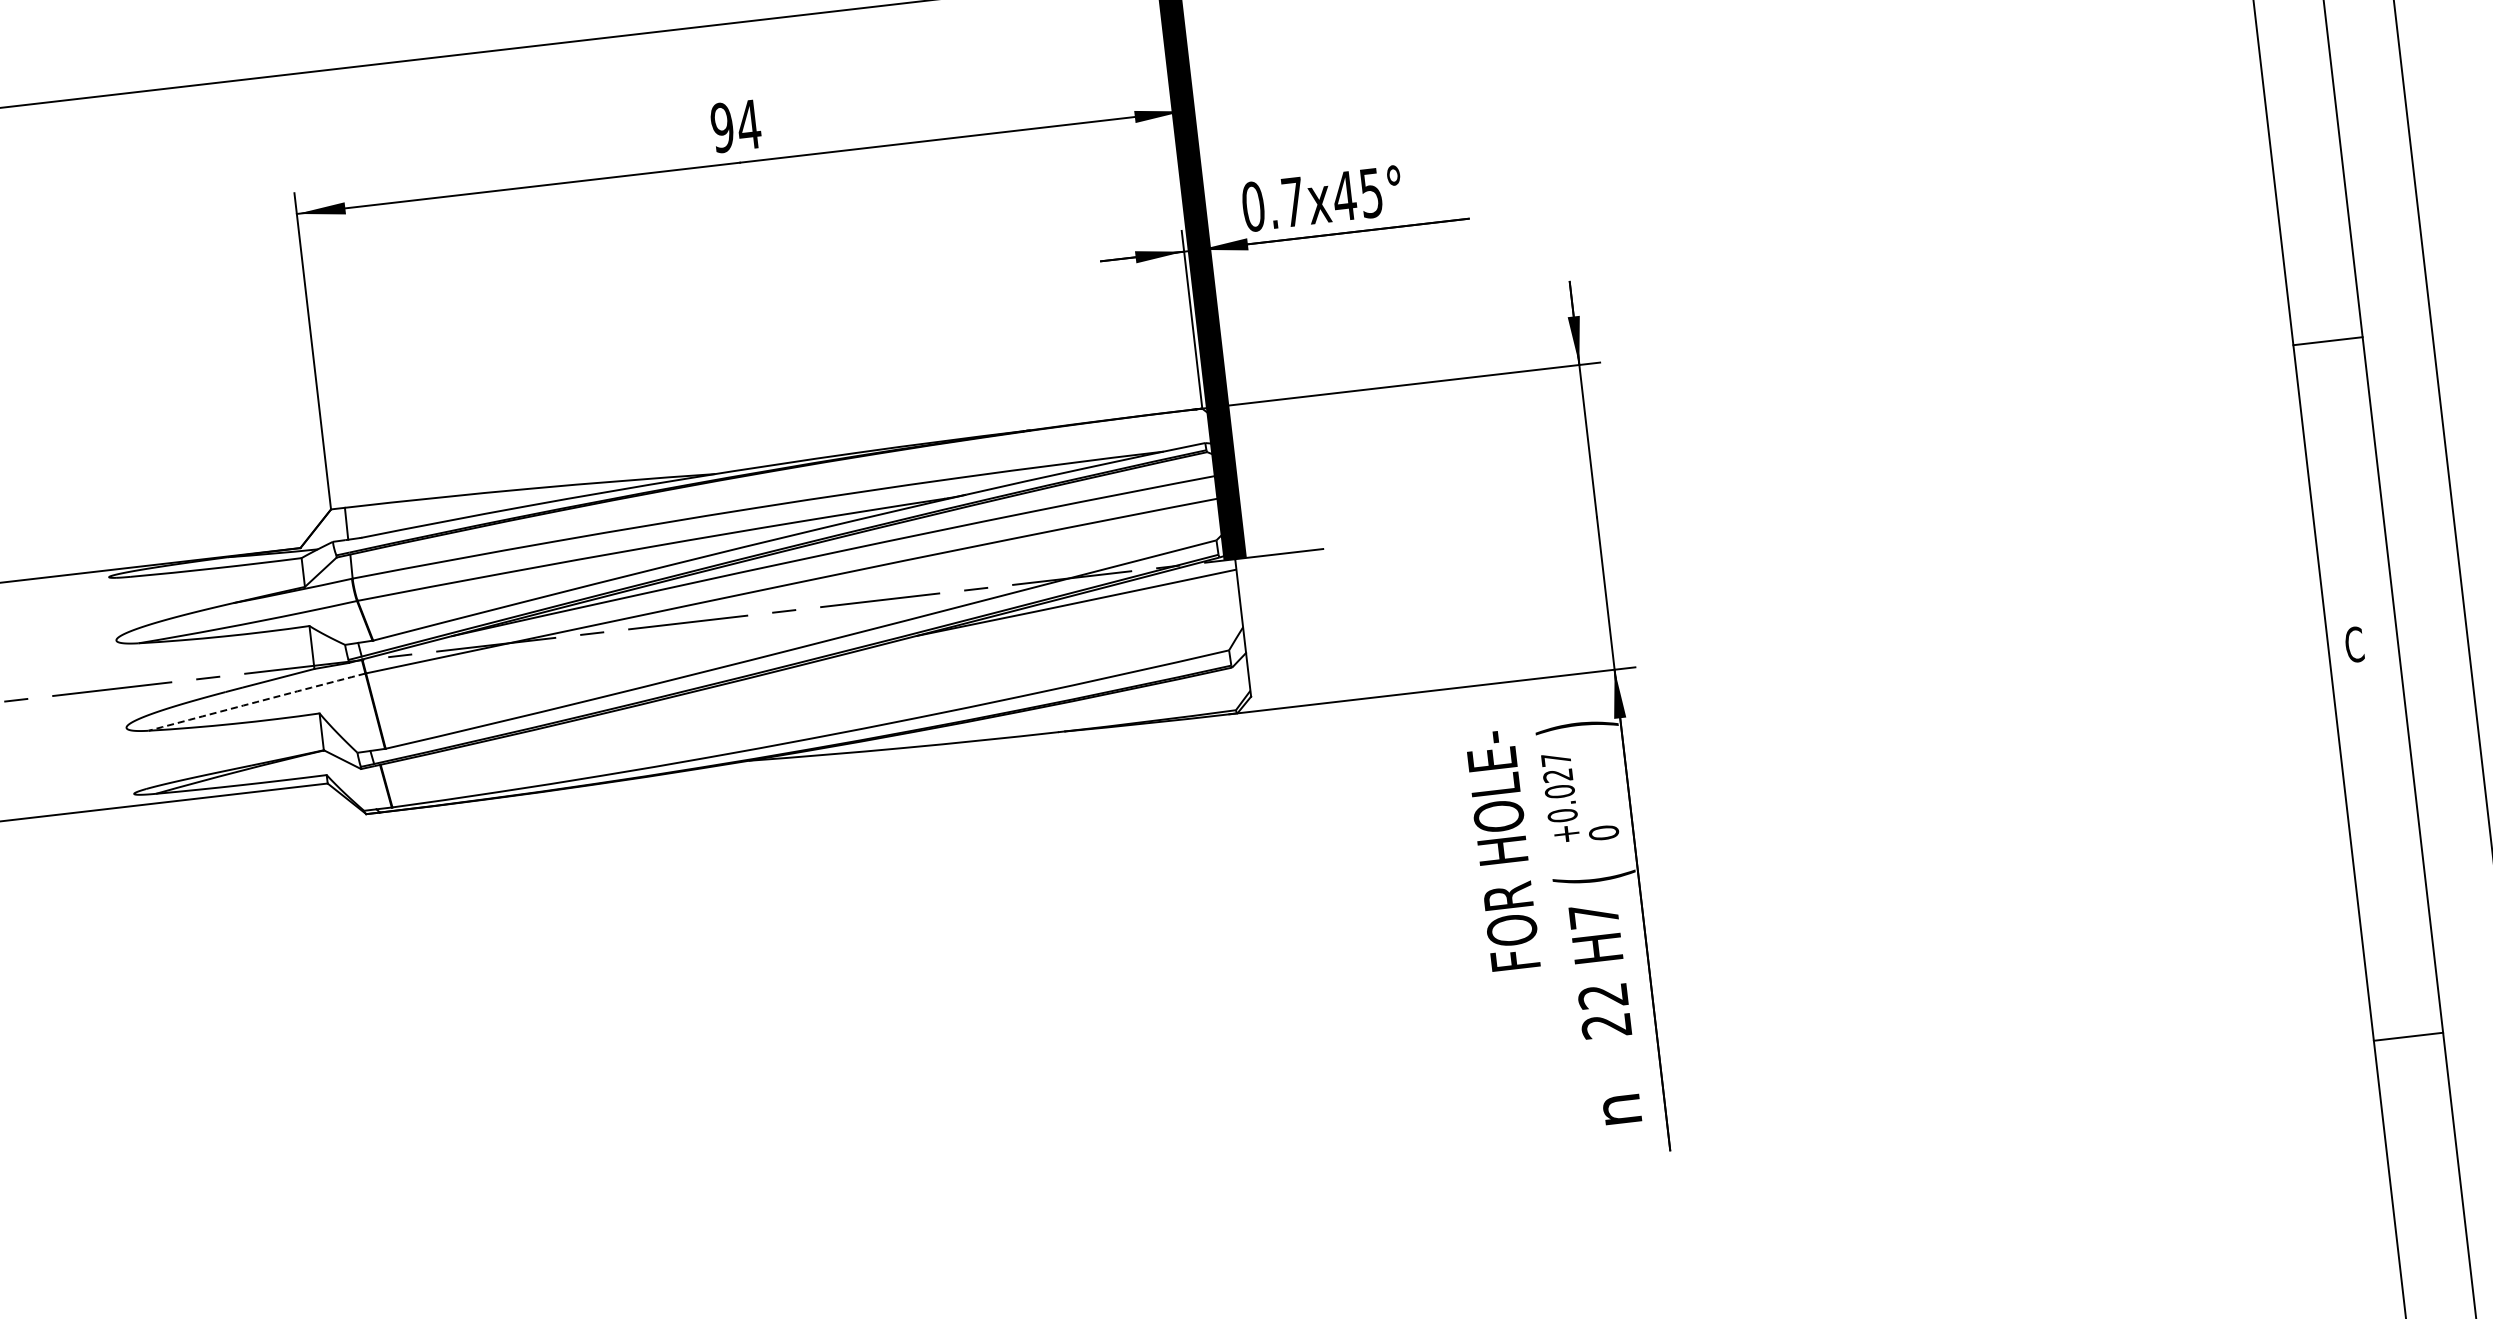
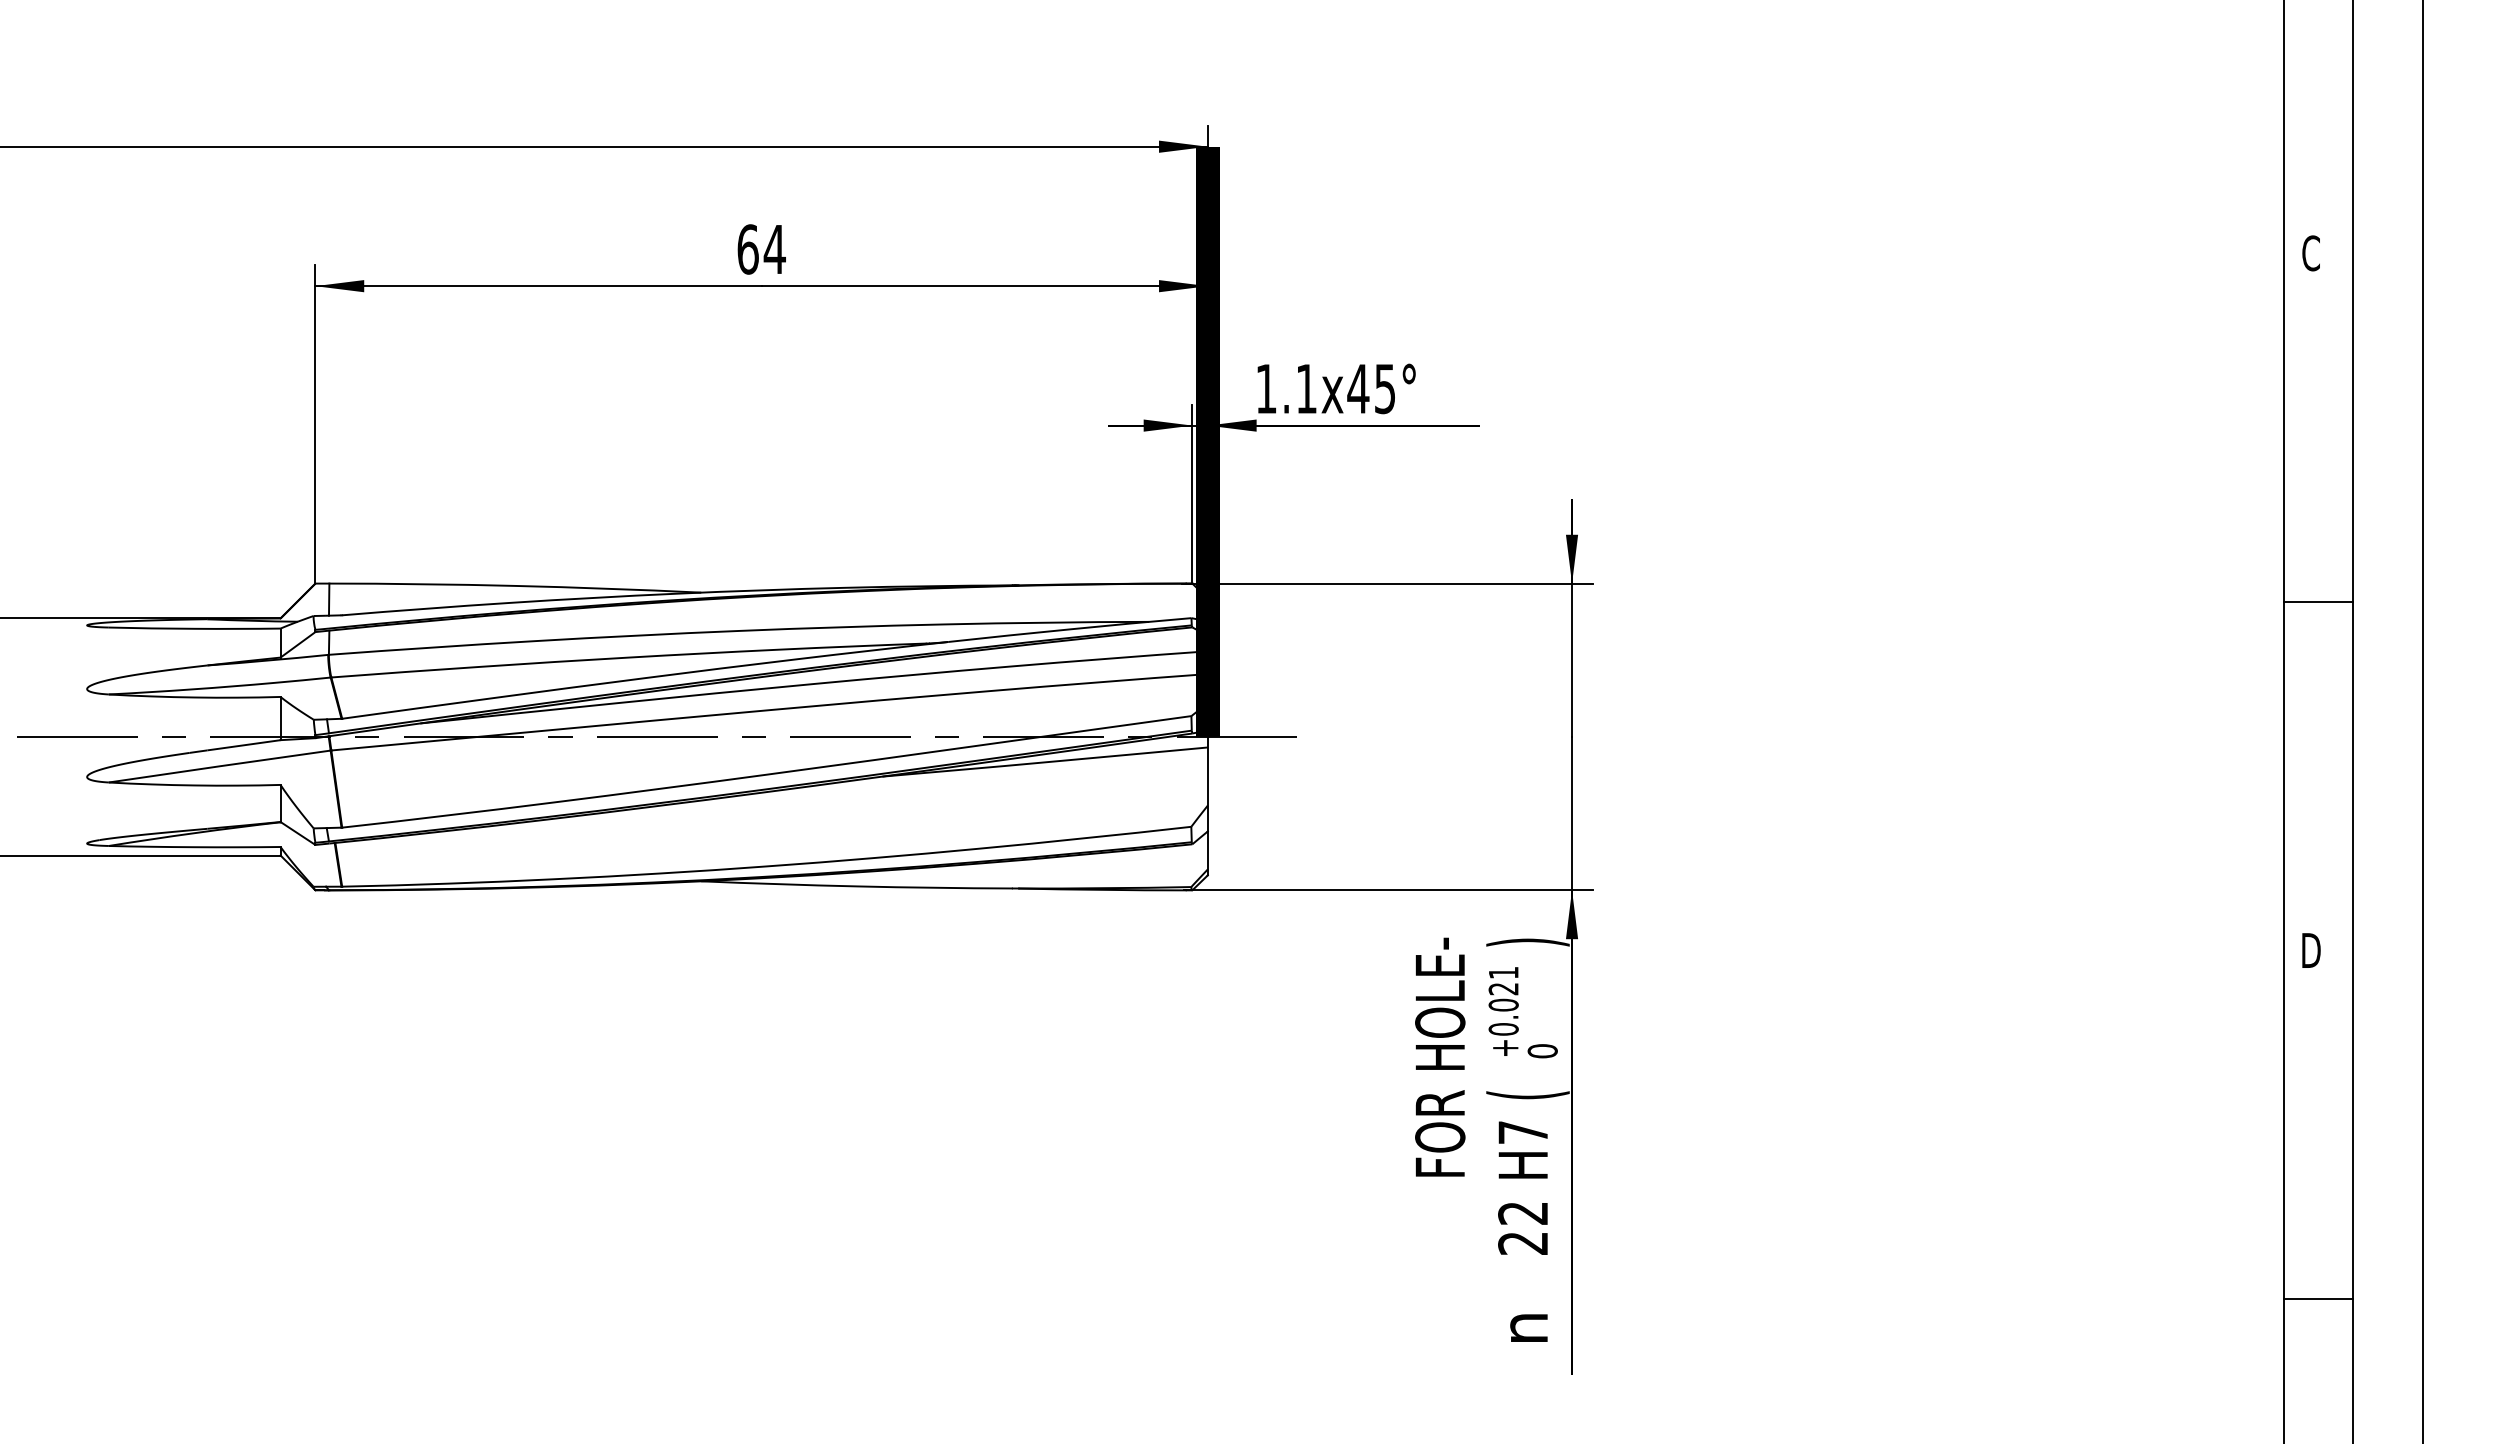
text: (721, 127) -> (747, 249), 94 -> 64
text: (1273, 204) -> (1286, 388), 0.7x45° -> 1.1x45°
line: (2328, 341) -> (2318, 602), moved
text: (2355, 644) -> (2310, 950), C -> D
arc: (256, 702) -> (219, 766), dashed -> solid
text: (1555, 759) -> (1503, 972), +0.027 -> +0.021
line: (2408, 1037) -> (2318, 1299), moved

